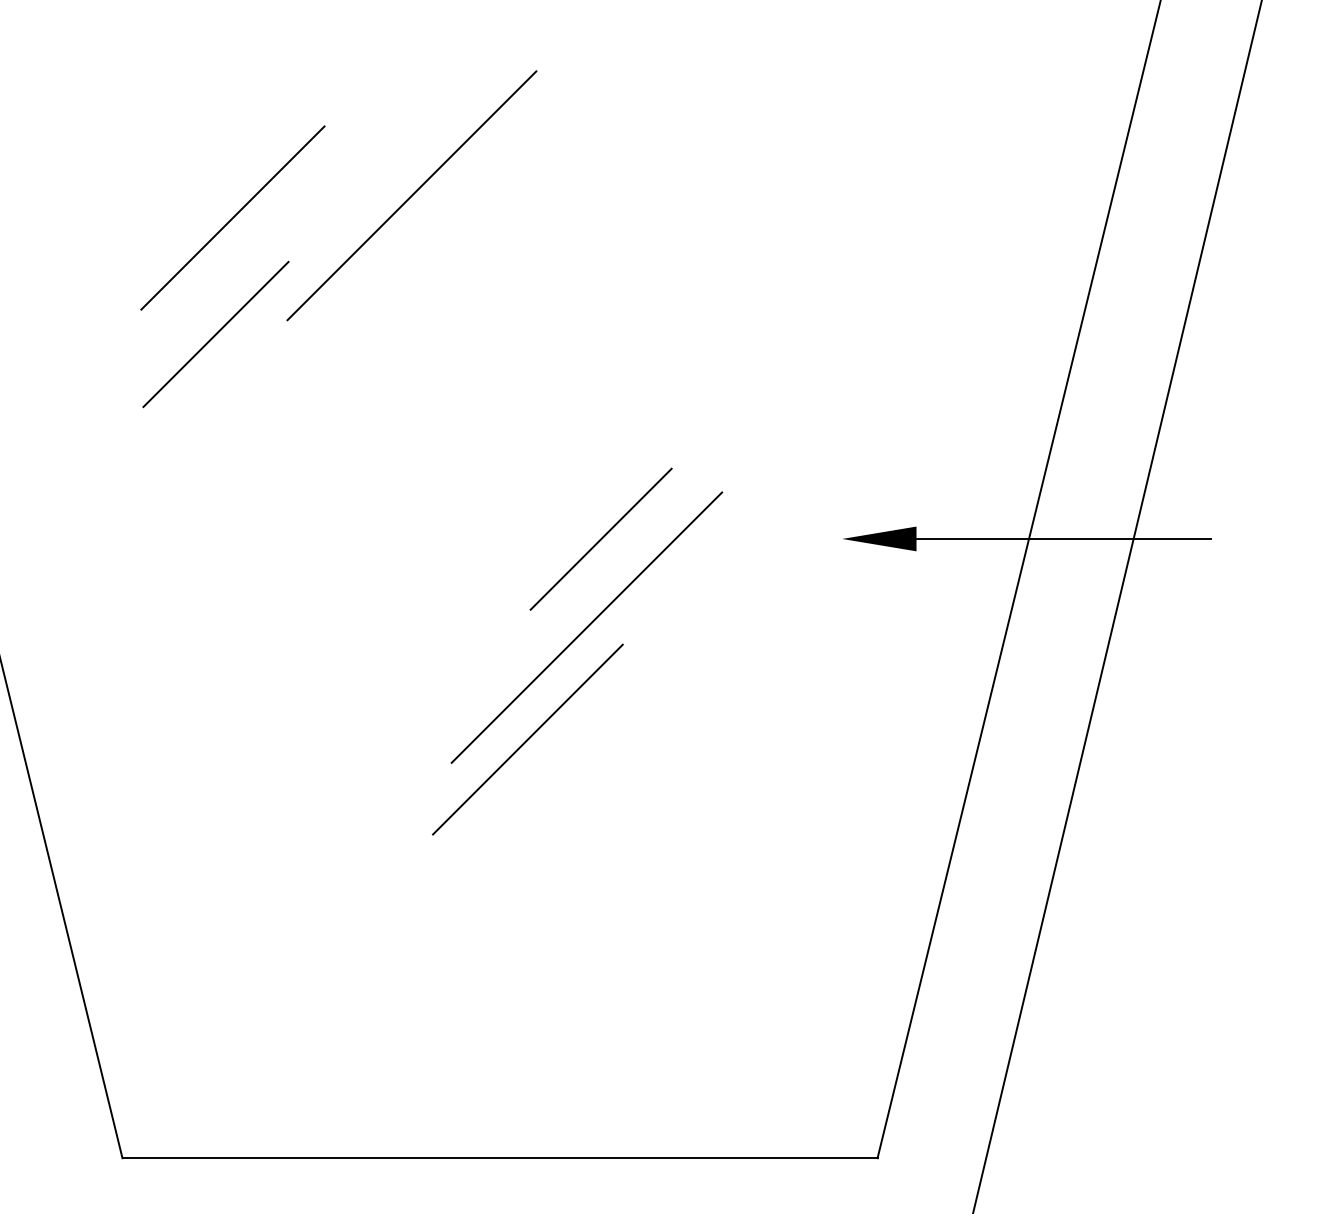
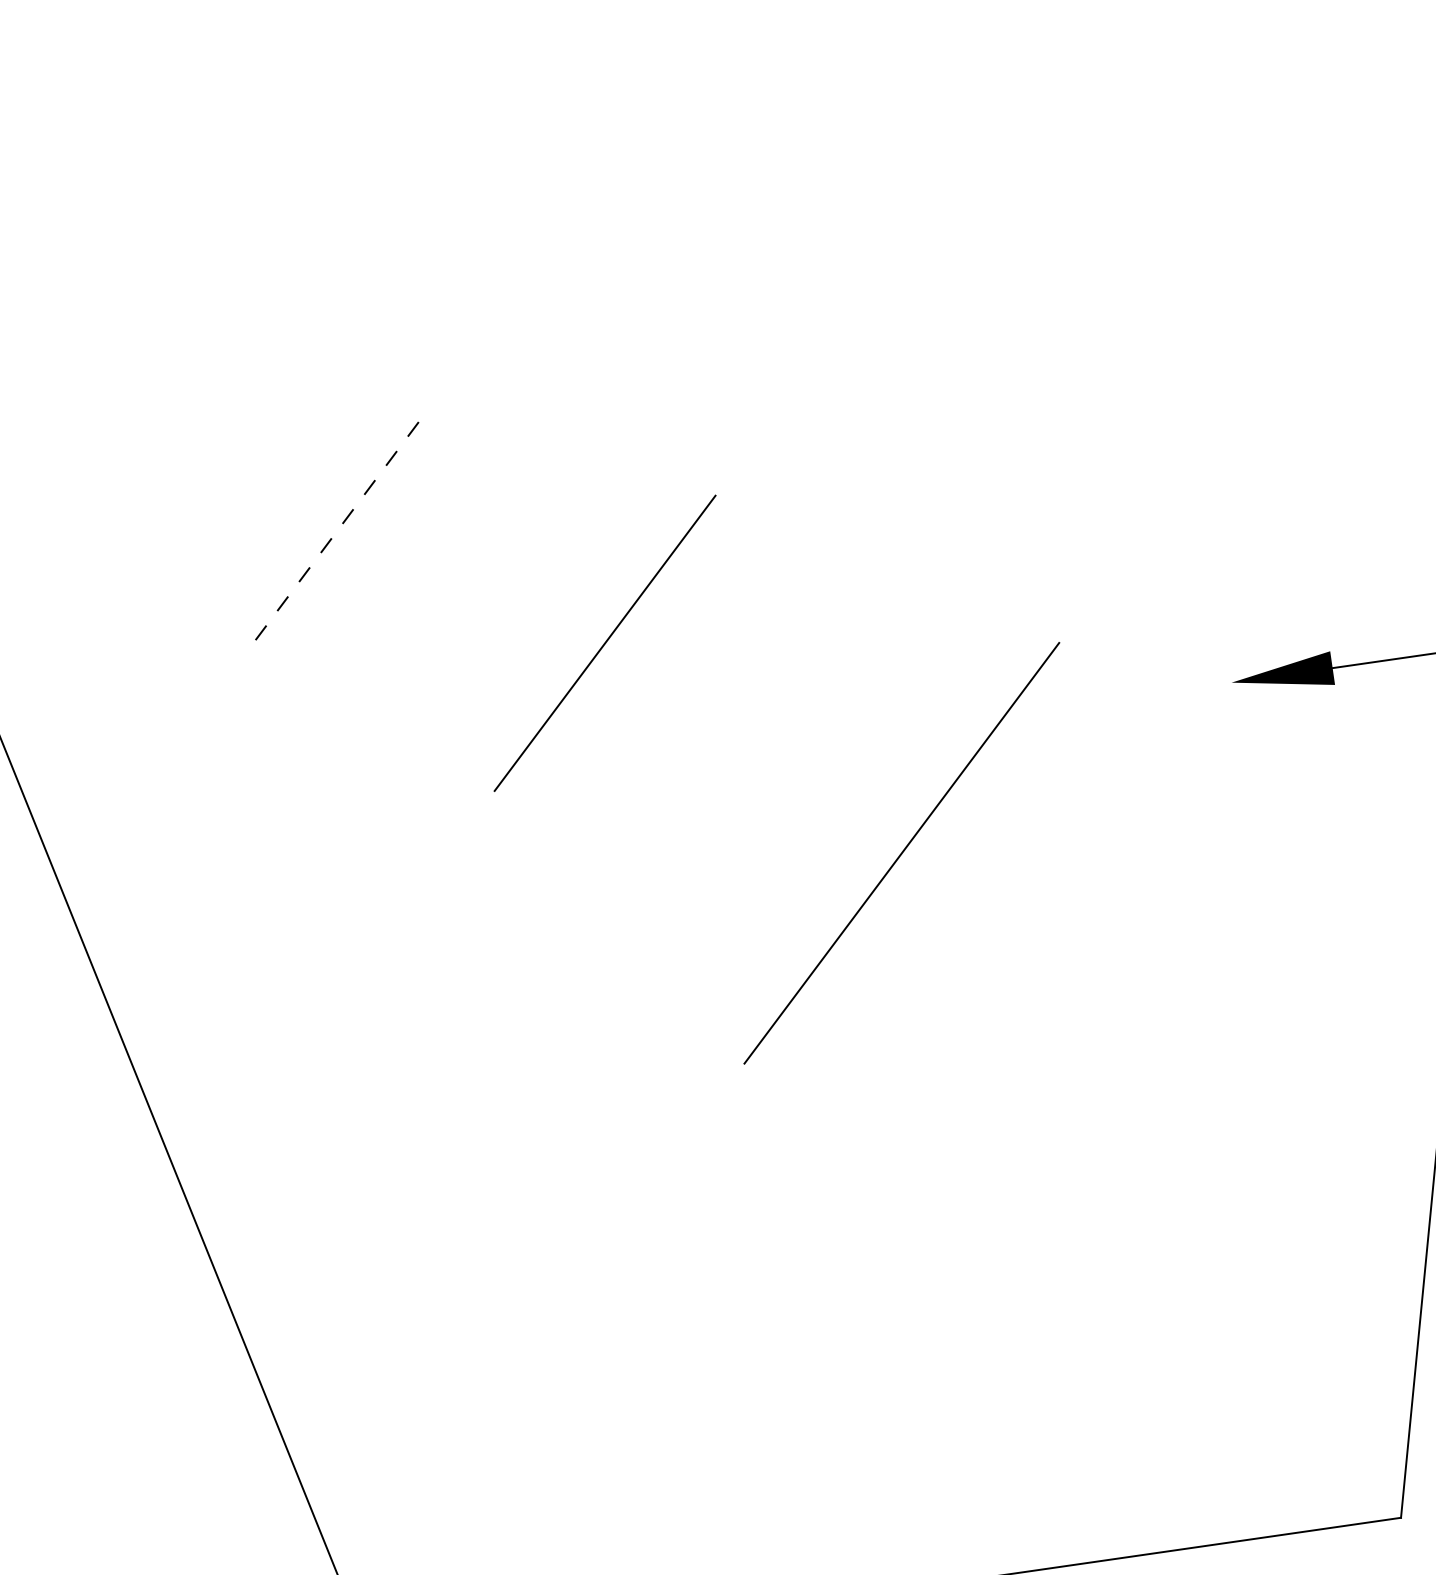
line: (411, 195) -> (578, 300), removed
line: (232, 217) -> (339, 365), removed
line: (215, 334) -> (339, 527), solid -> dashed
line: (600, 538) -> (902, 729), removed
line: (527, 739) -> (604, 643), moved

